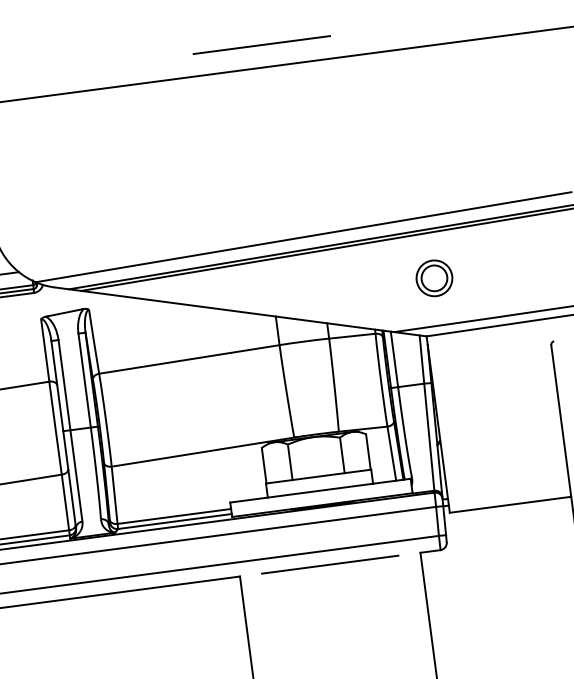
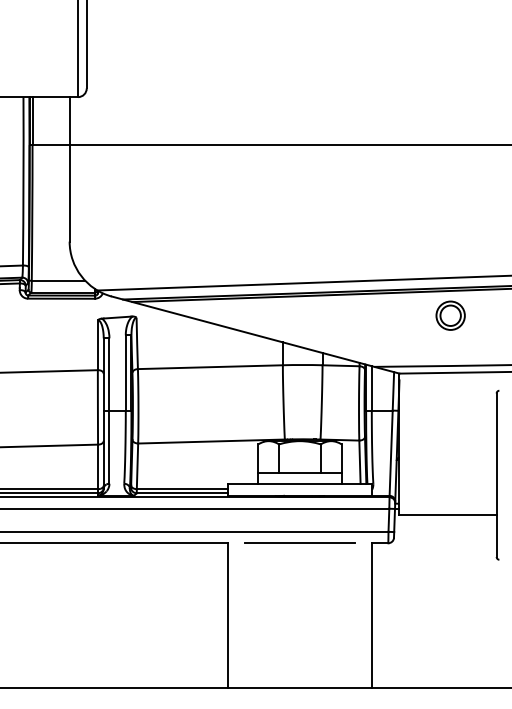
line: (261, 44) -> (299, 126), removed
part: (434, 278) -> (450, 315), moved

